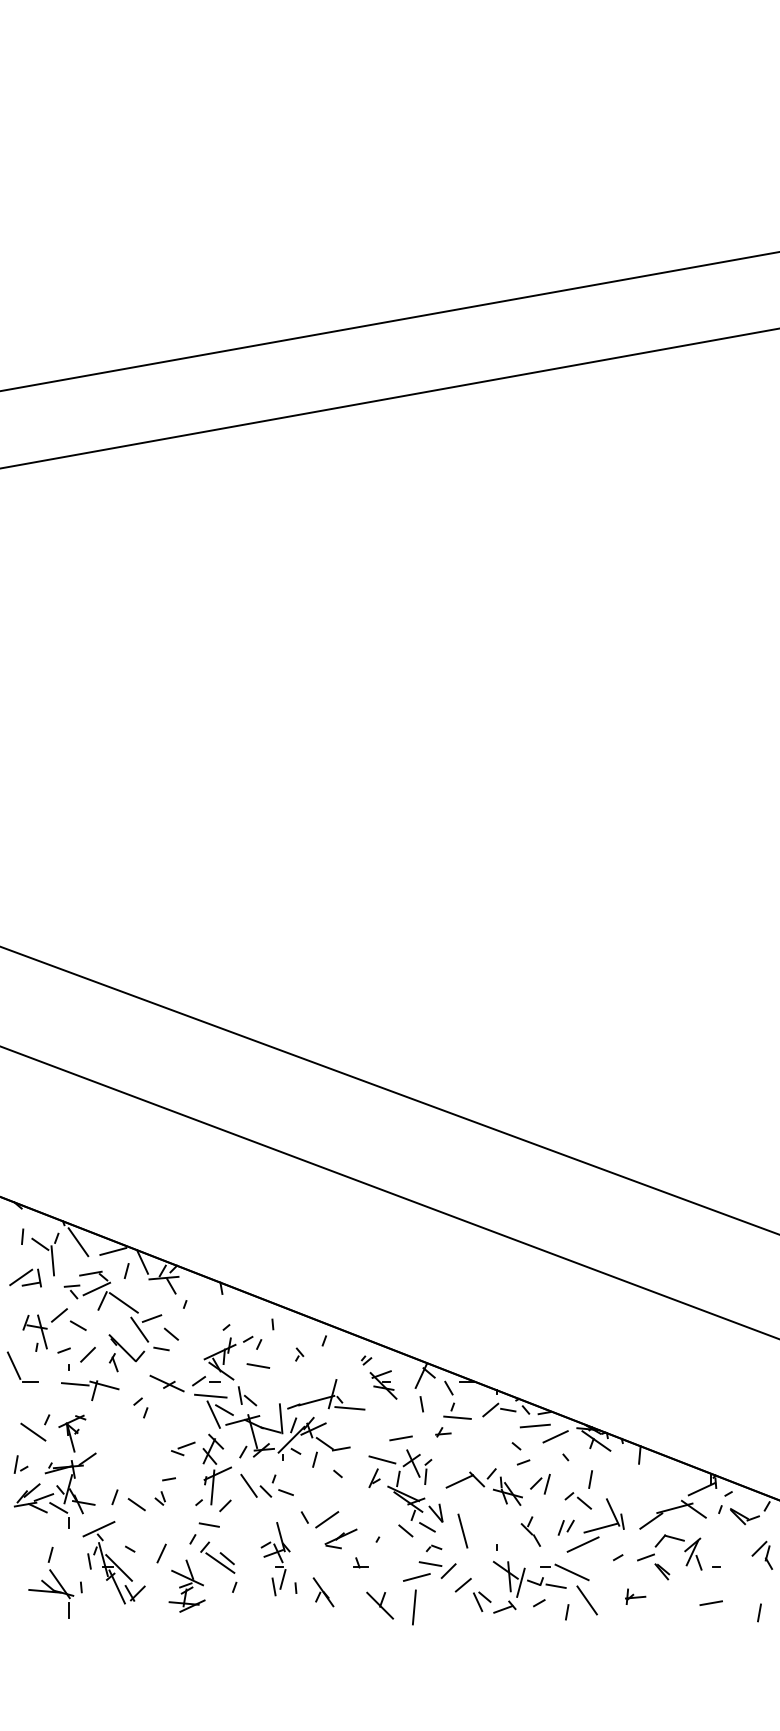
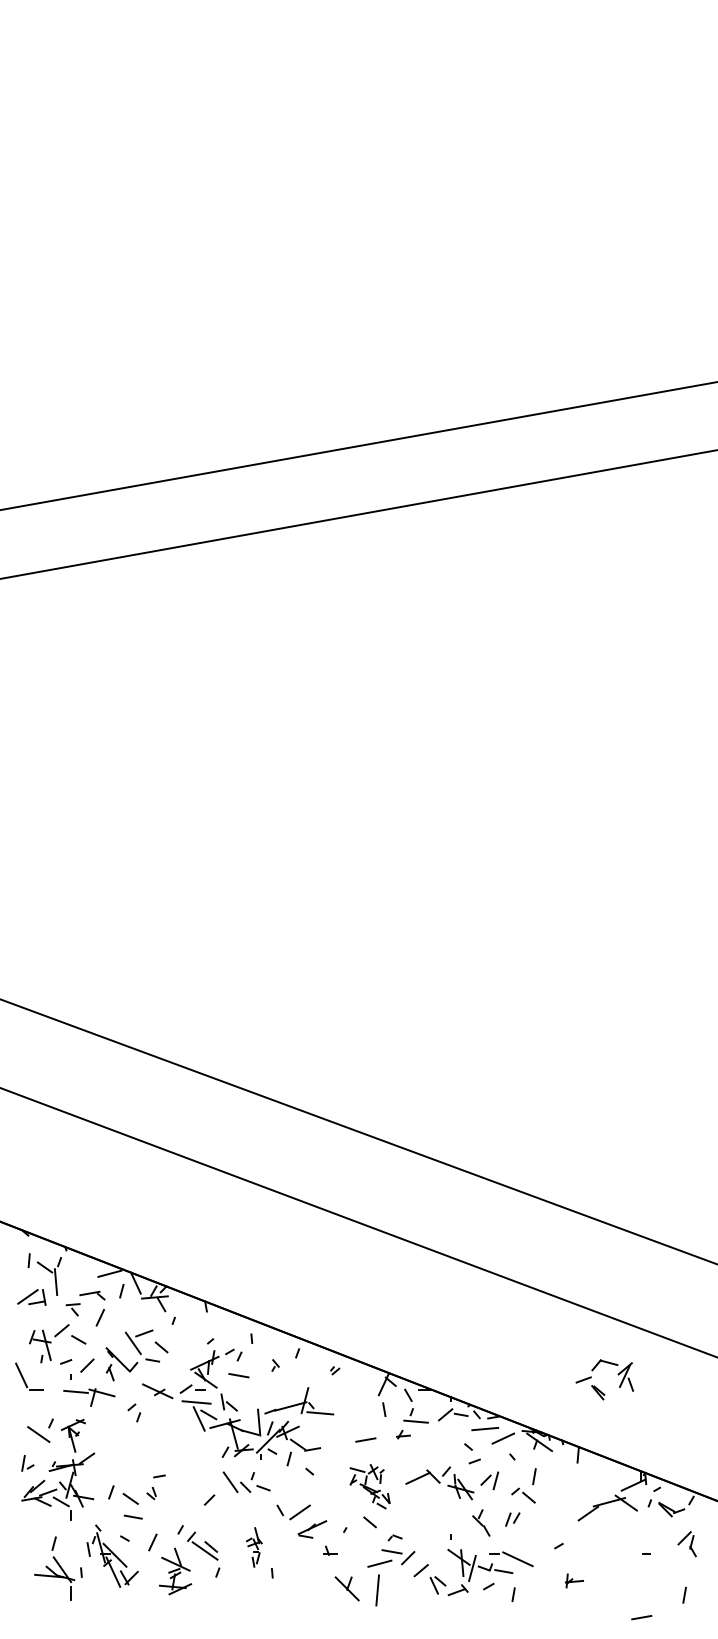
line: (78, 1242) -> (78, 1265), removed
line: (96, 1288) -> (94, 1306), removed
line: (123, 1302) -> (118, 1319), removed
part: (382, 1384) -> (349, 1392), removed
part: (201, 1469) -> (188, 1467), removed
part: (405, 1490) -> (369, 1486), size x0.6
line: (208, 1524) -> (132, 1516), moved
part: (595, 1525) -> (538, 1517), removed
line: (98, 1528) -> (96, 1520), removed
line: (462, 1531) -> (420, 1522), removed
part: (275, 1559) -> (254, 1547), size x0.6
part: (661, 1565) -> (597, 1387), moved
part: (323, 1591) -> (296, 1576), removed
line: (587, 1599) -> (531, 1583), removed
line: (710, 1603) -> (641, 1617), moved

